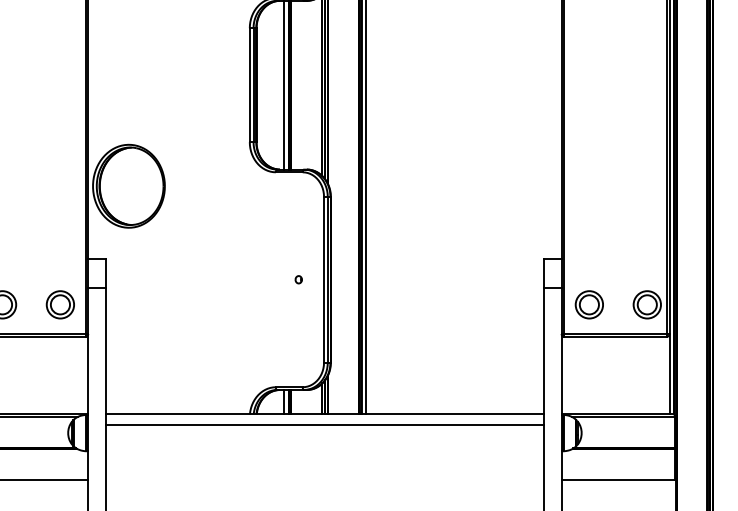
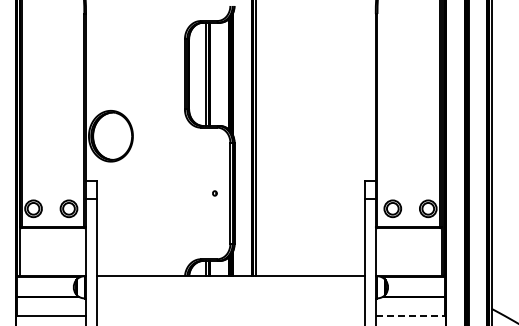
line: (324, 425) -> (230, 282), removed
line: (618, 480) -> (410, 316), solid -> dashed

